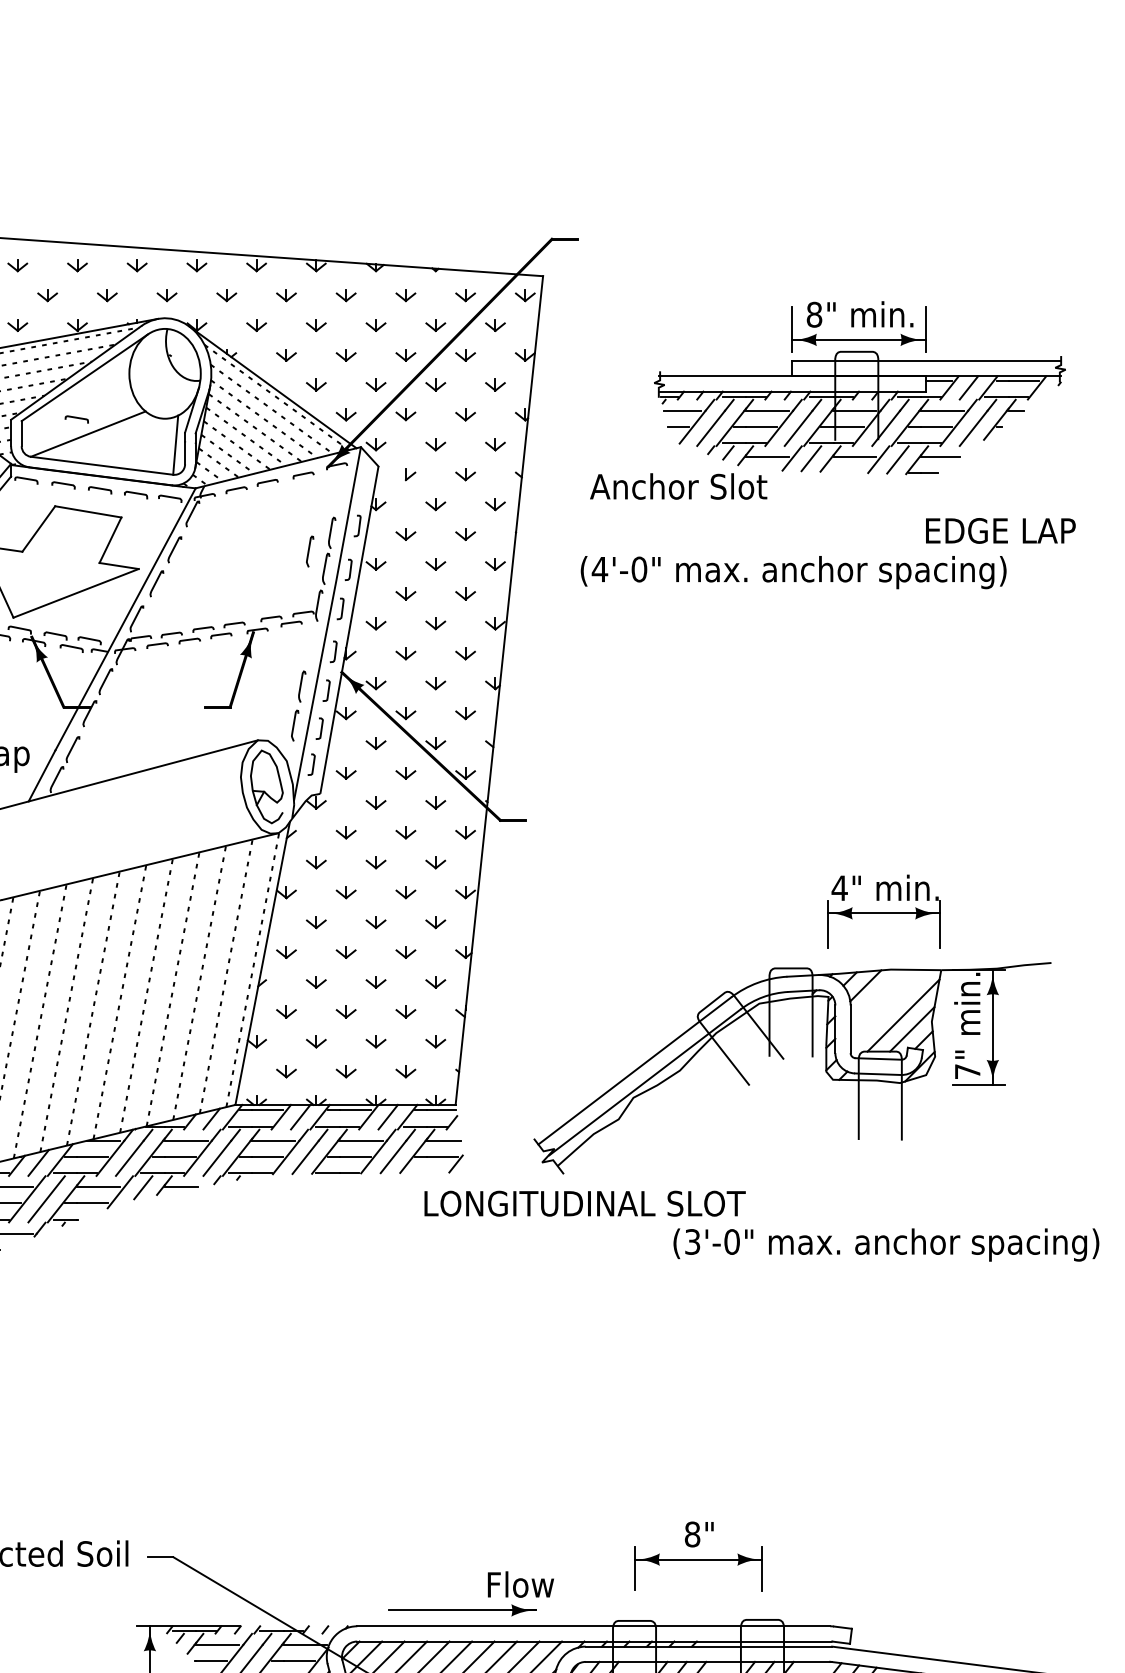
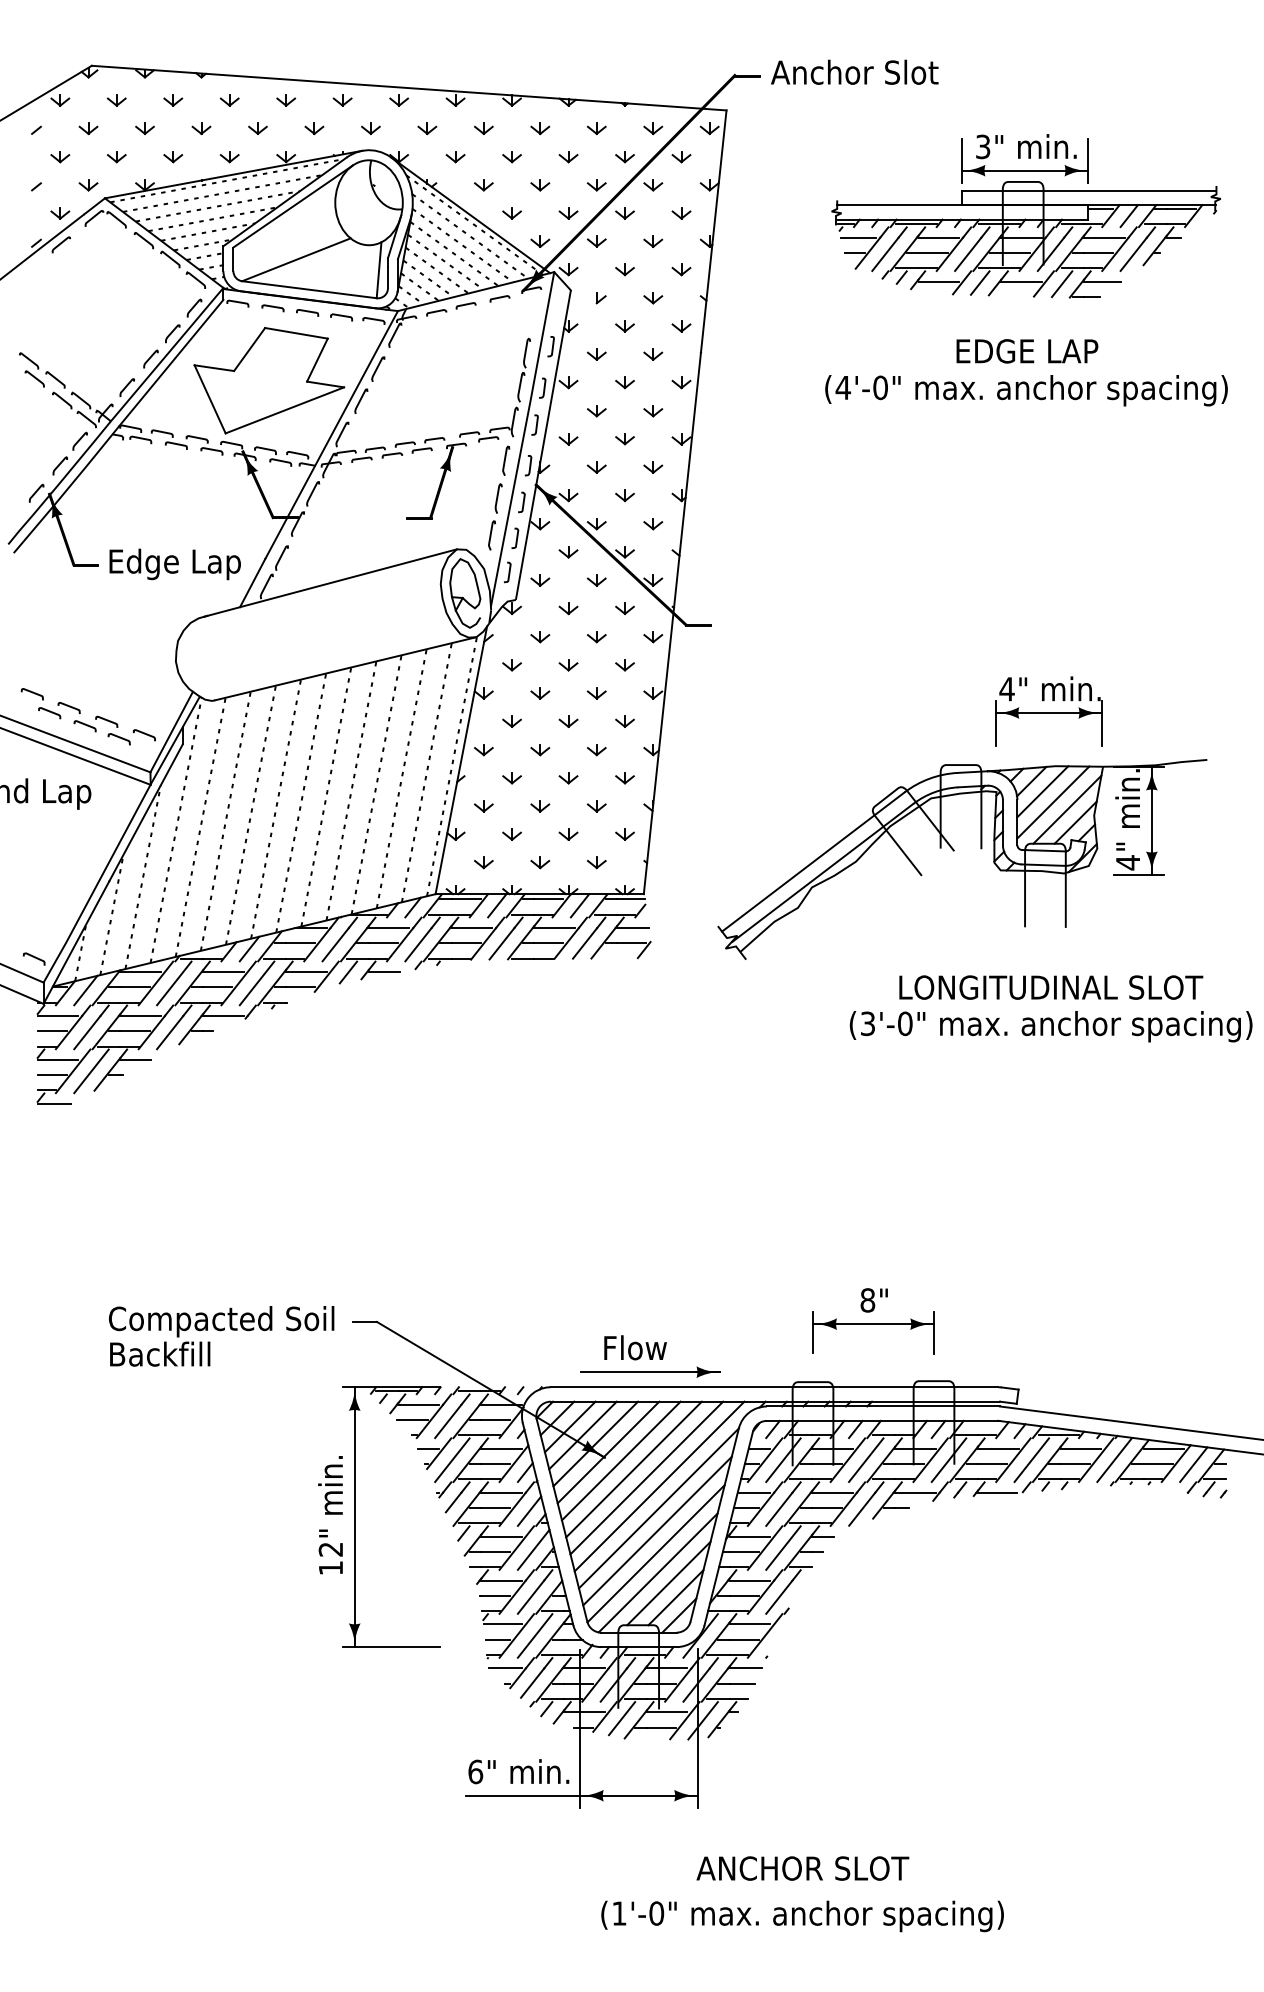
text: (814, 314) -> (983, 146), 8" -> 3"
curve: (76, 419) -> (285, 245), removed
text: (678, 485) -> (854, 71), moved
text: (1000, 531) -> (1027, 351), moved
curve: (309, 551) -> (505, 460), moved
text: (793, 572) -> (1026, 390), moved
line: (877, 996) -> (1042, 791), added
line: (888, 1007) -> (1053, 802), added
text: (967, 1071) -> (1127, 862), 7" -> 4"
text: (585, 1203) -> (1051, 987), moved
text: (520, 1584) -> (635, 1347), moved

